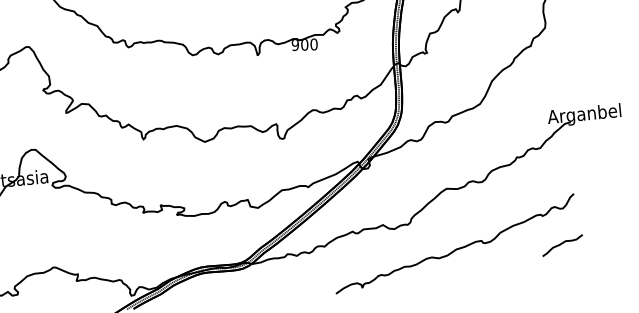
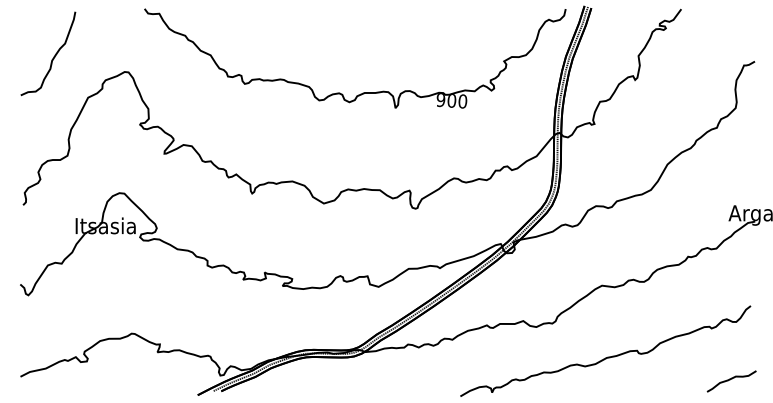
part: (562, 245) -> (731, 381), moved

